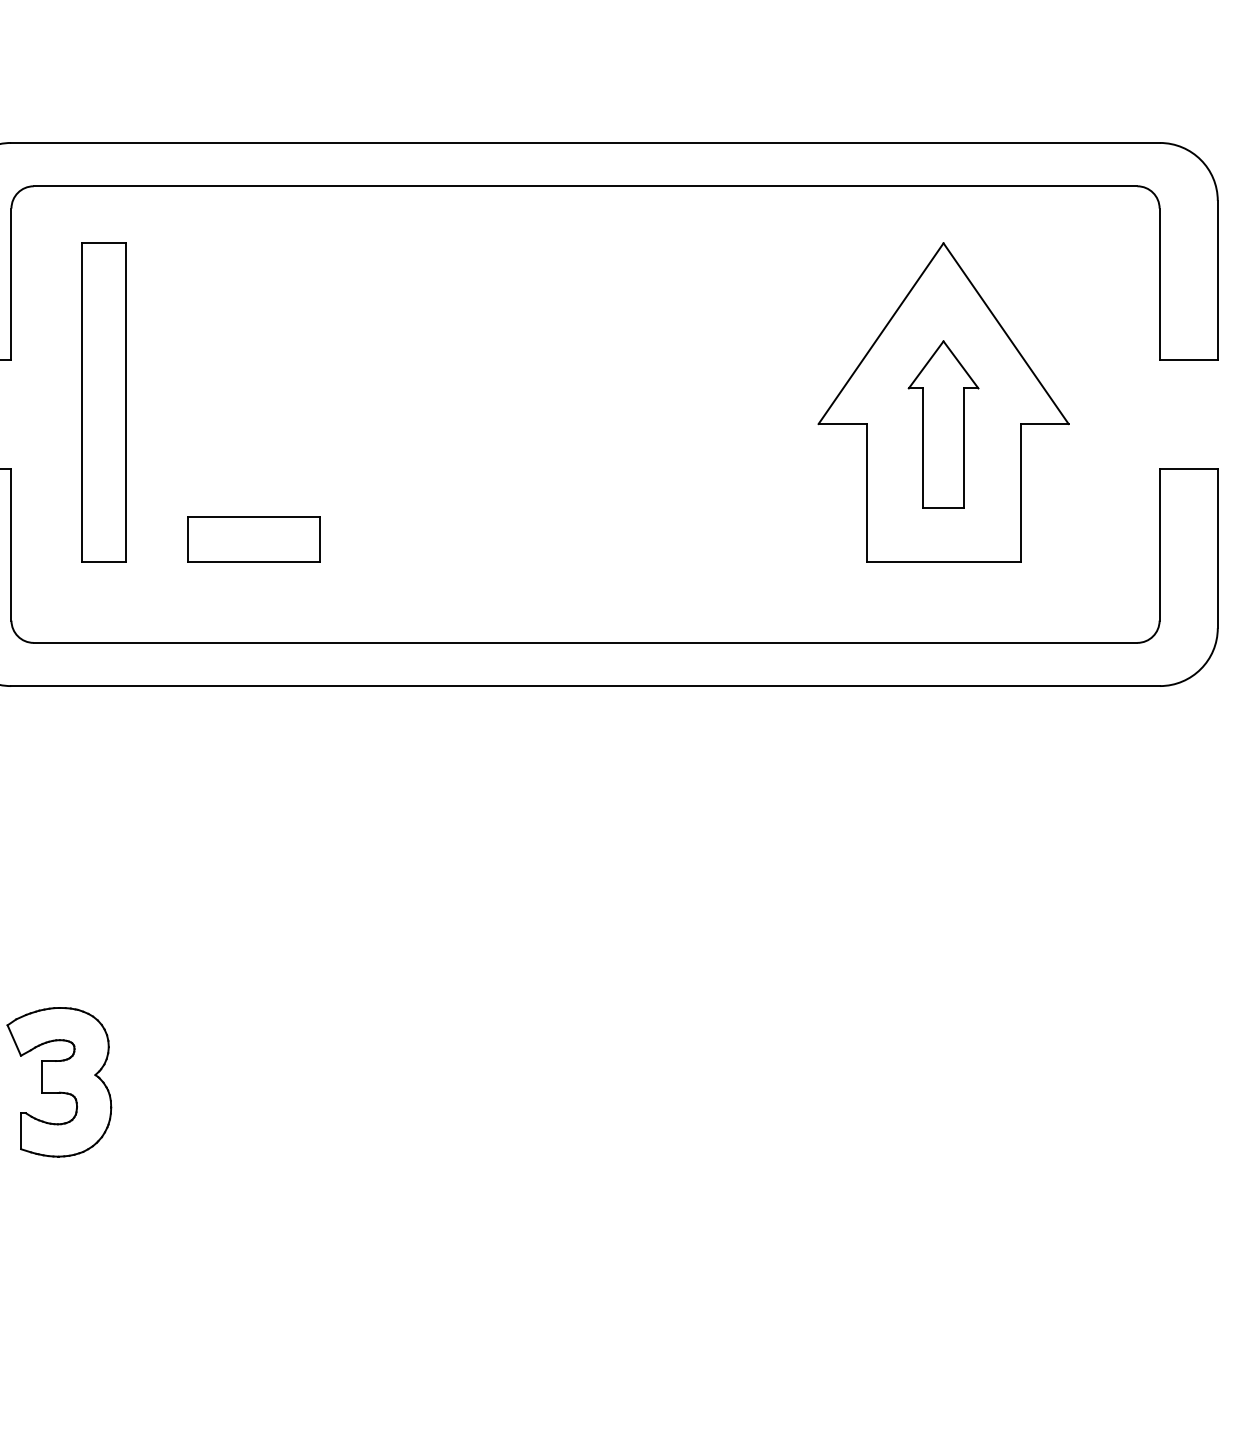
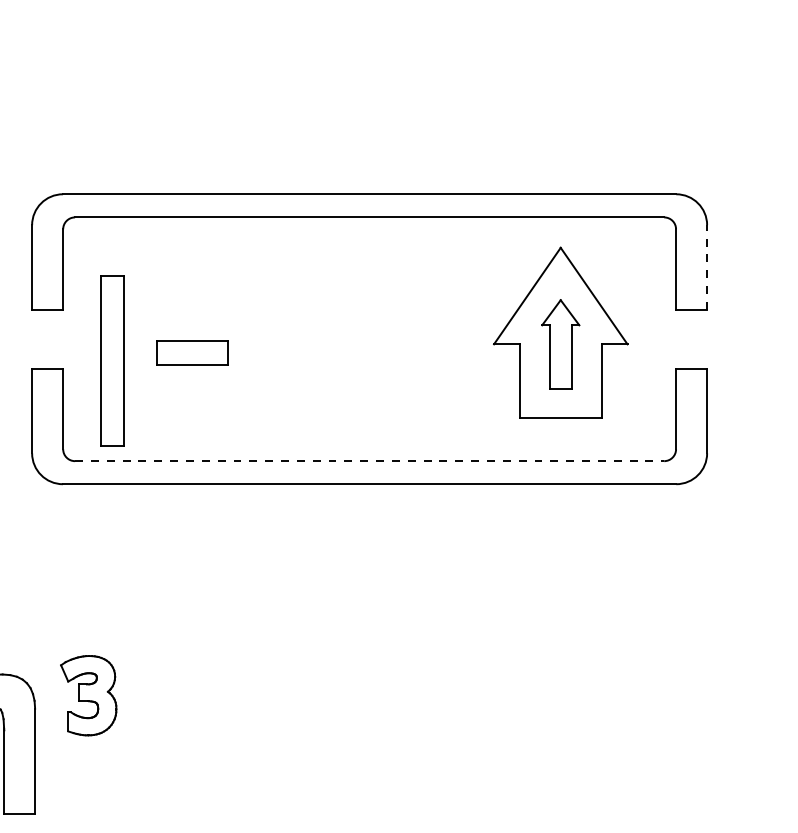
line: (1218, 280) -> (707, 267), solid -> dashed
part: (103, 401) -> (112, 360), moved
part: (253, 538) -> (192, 352), moved
line: (585, 643) -> (369, 461), solid -> dashed

